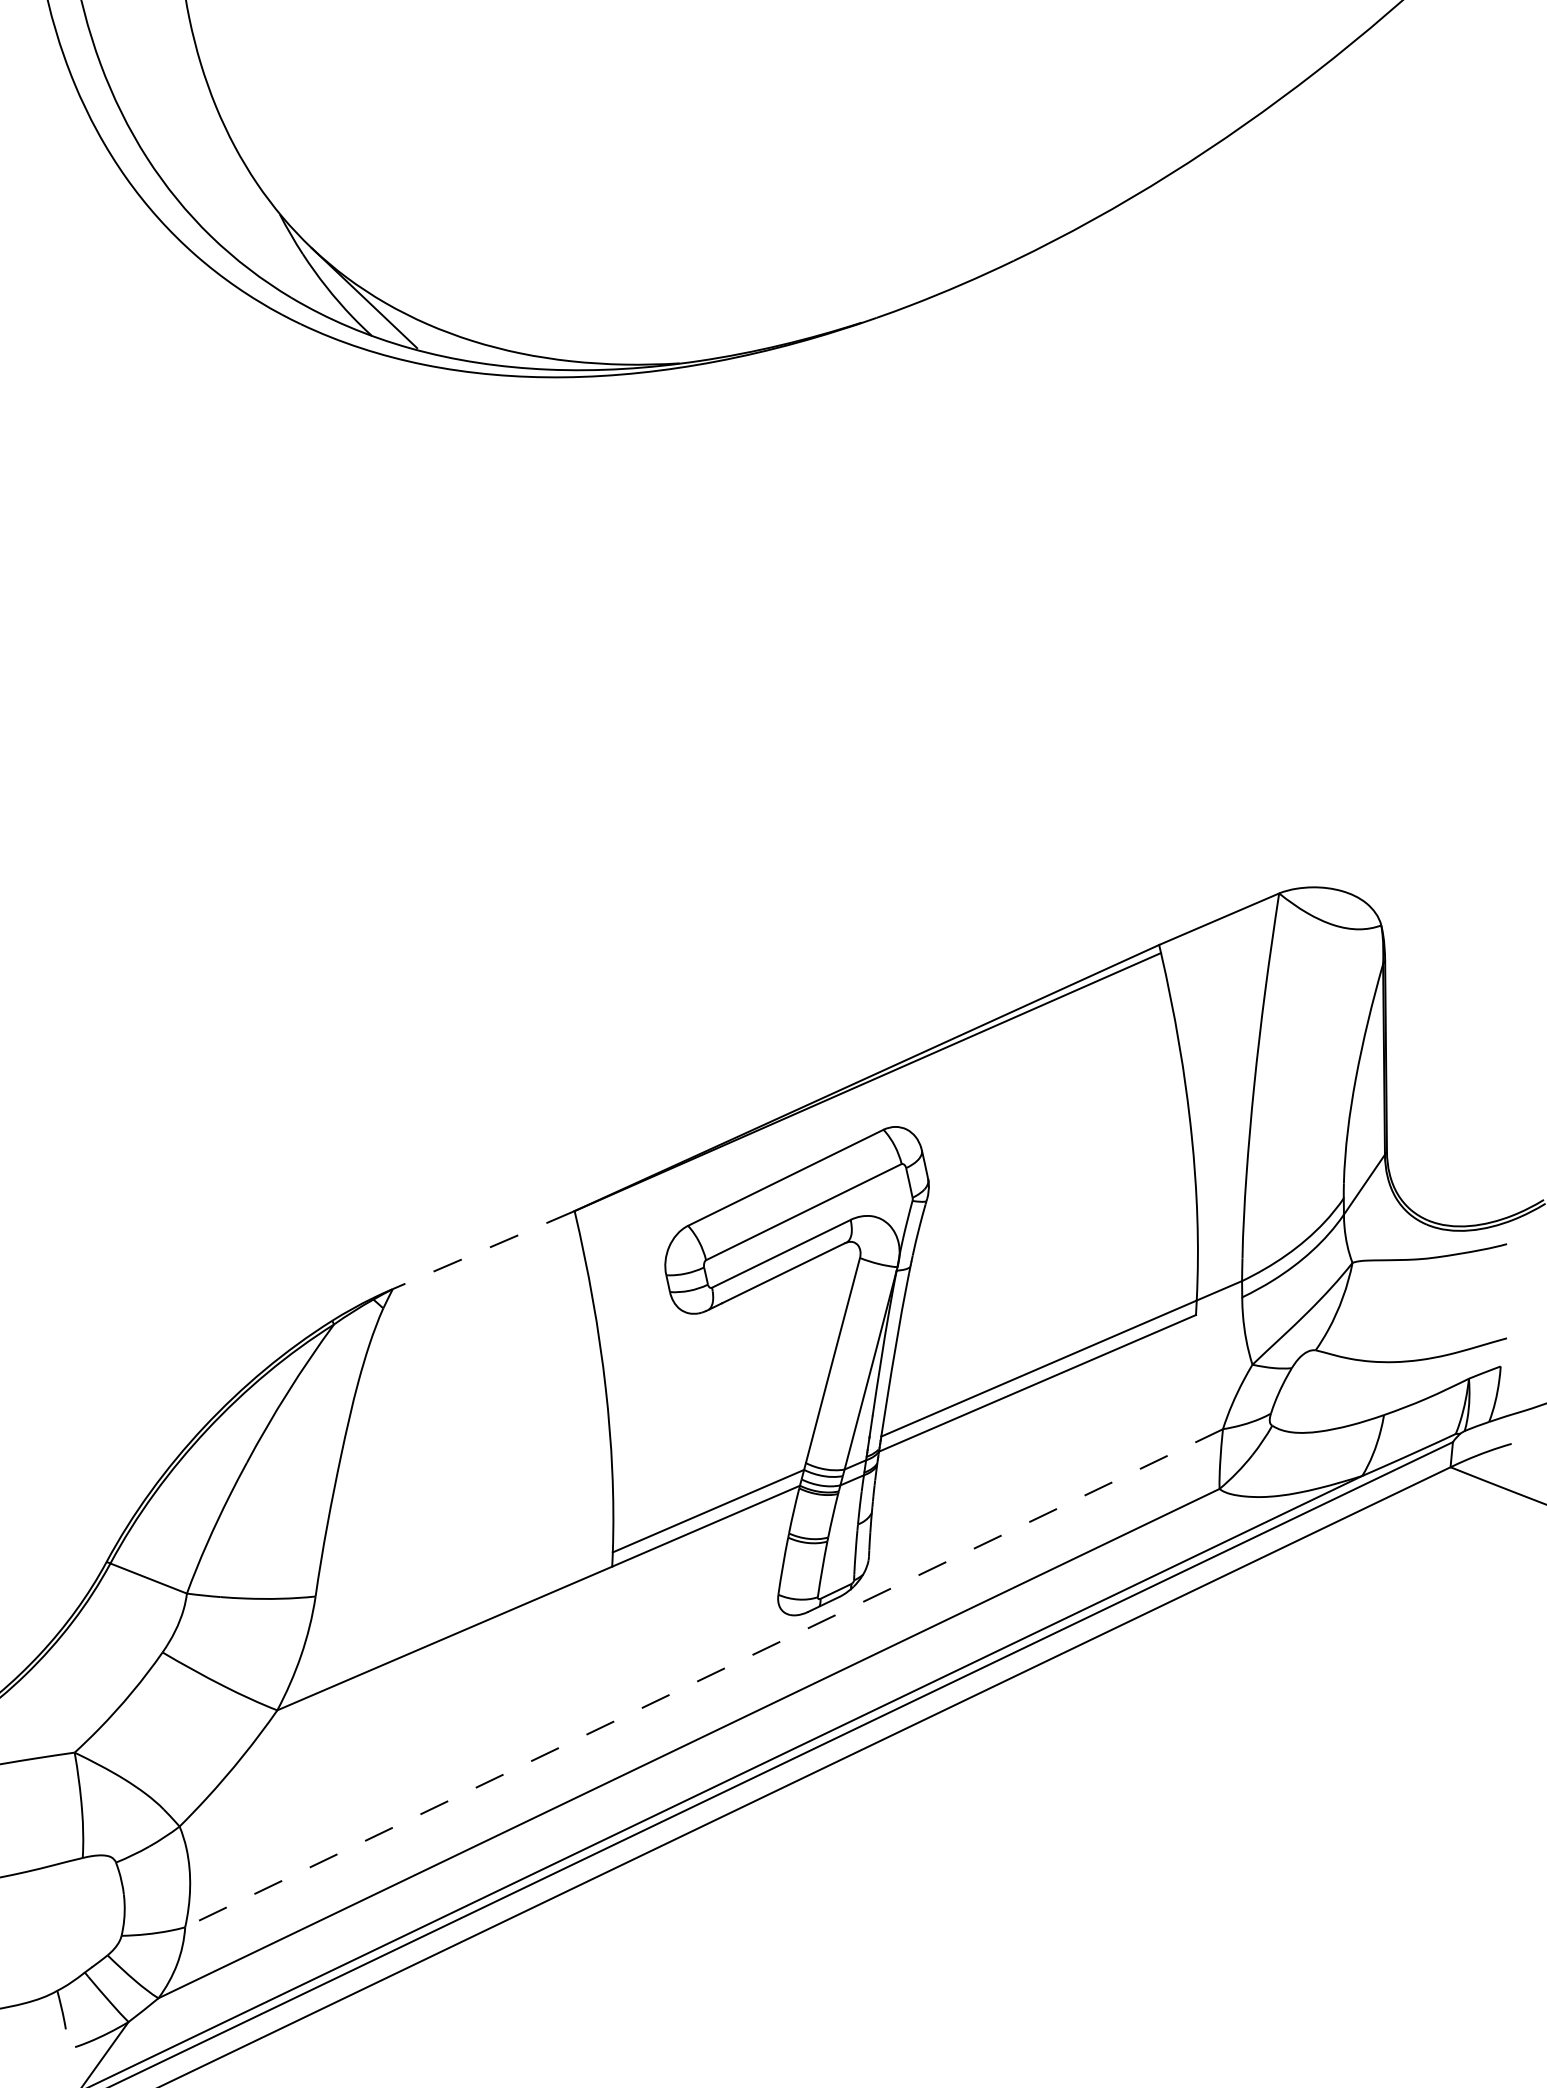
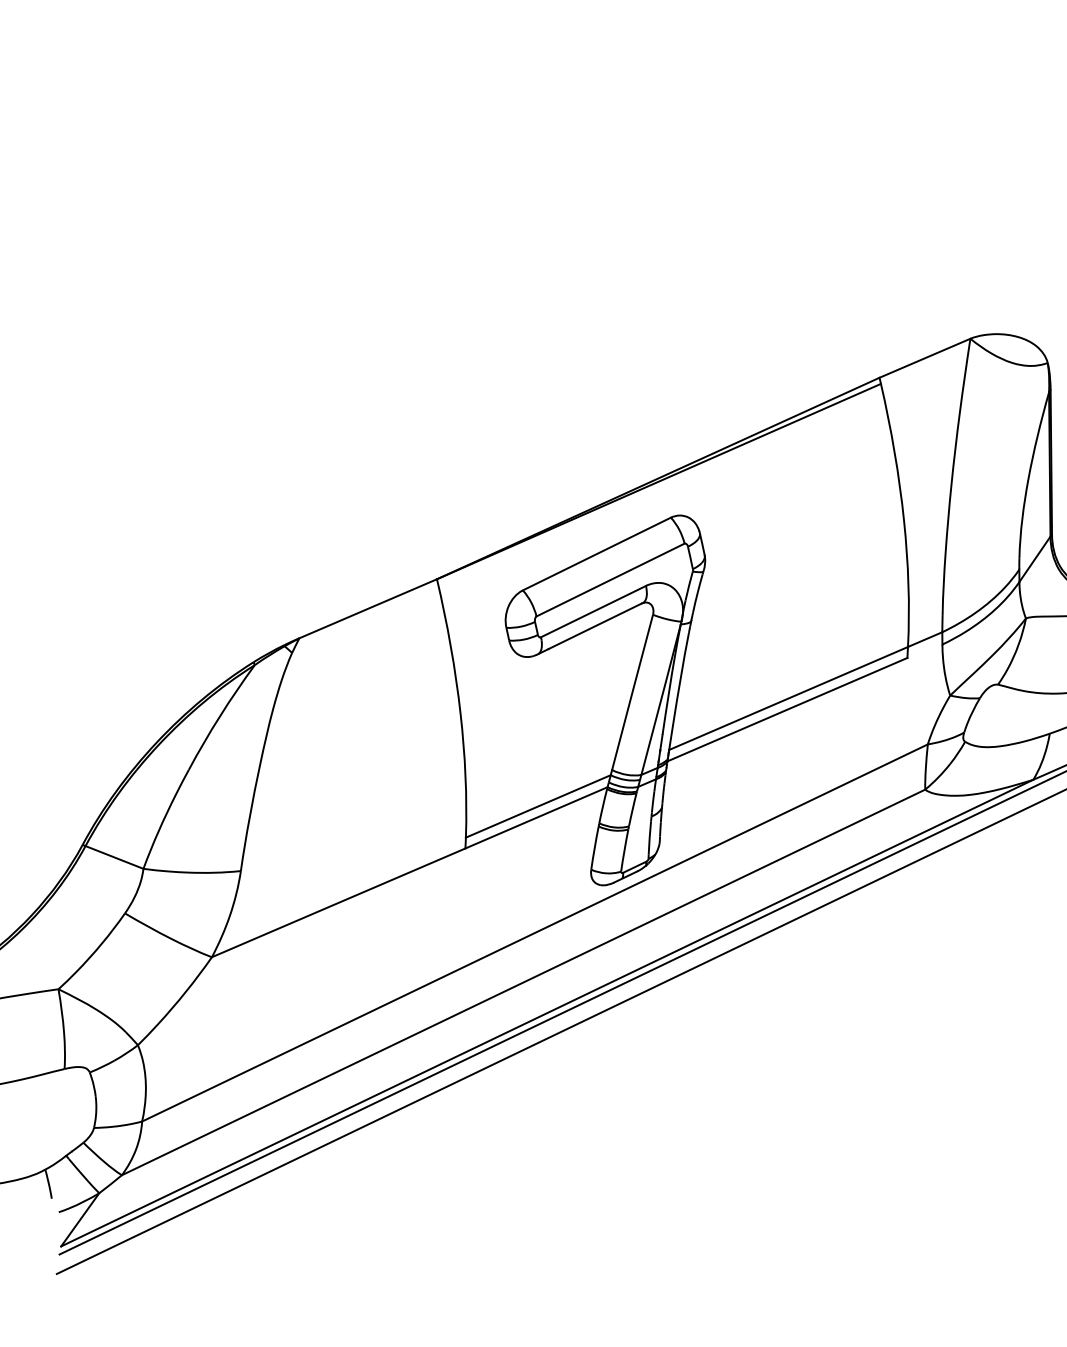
line: (483, 1250) -> (367, 609), dashed -> solid
line: (704, 1678) -> (535, 933), dashed -> solid

